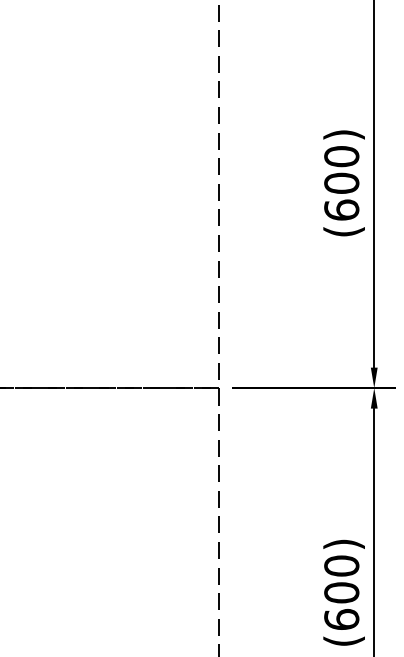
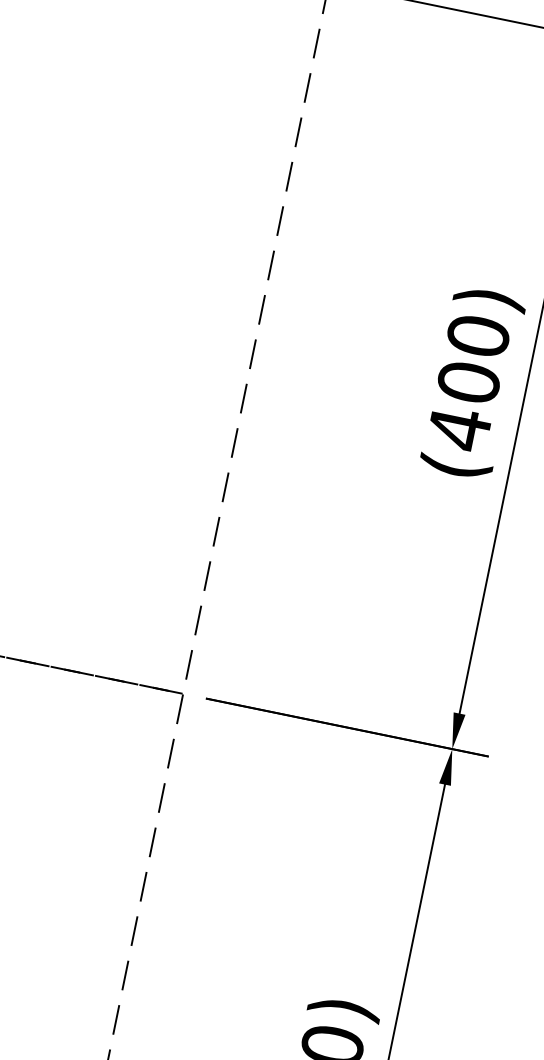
text: (341, 210) -> (458, 429), (600) -> (400)

